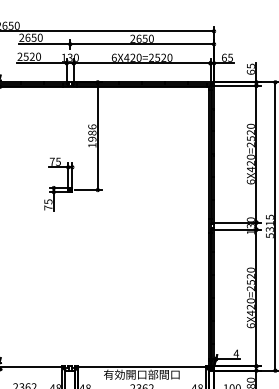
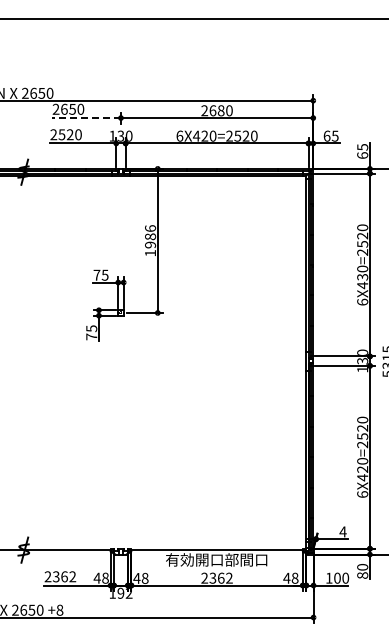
text: (144, 38) -> (220, 110), 2650 -> 2680
line: (43, 44) -> (85, 118), solid -> dashed
text: (250, 162) -> (362, 276), 6X420=2520 -> 6X430=2520

